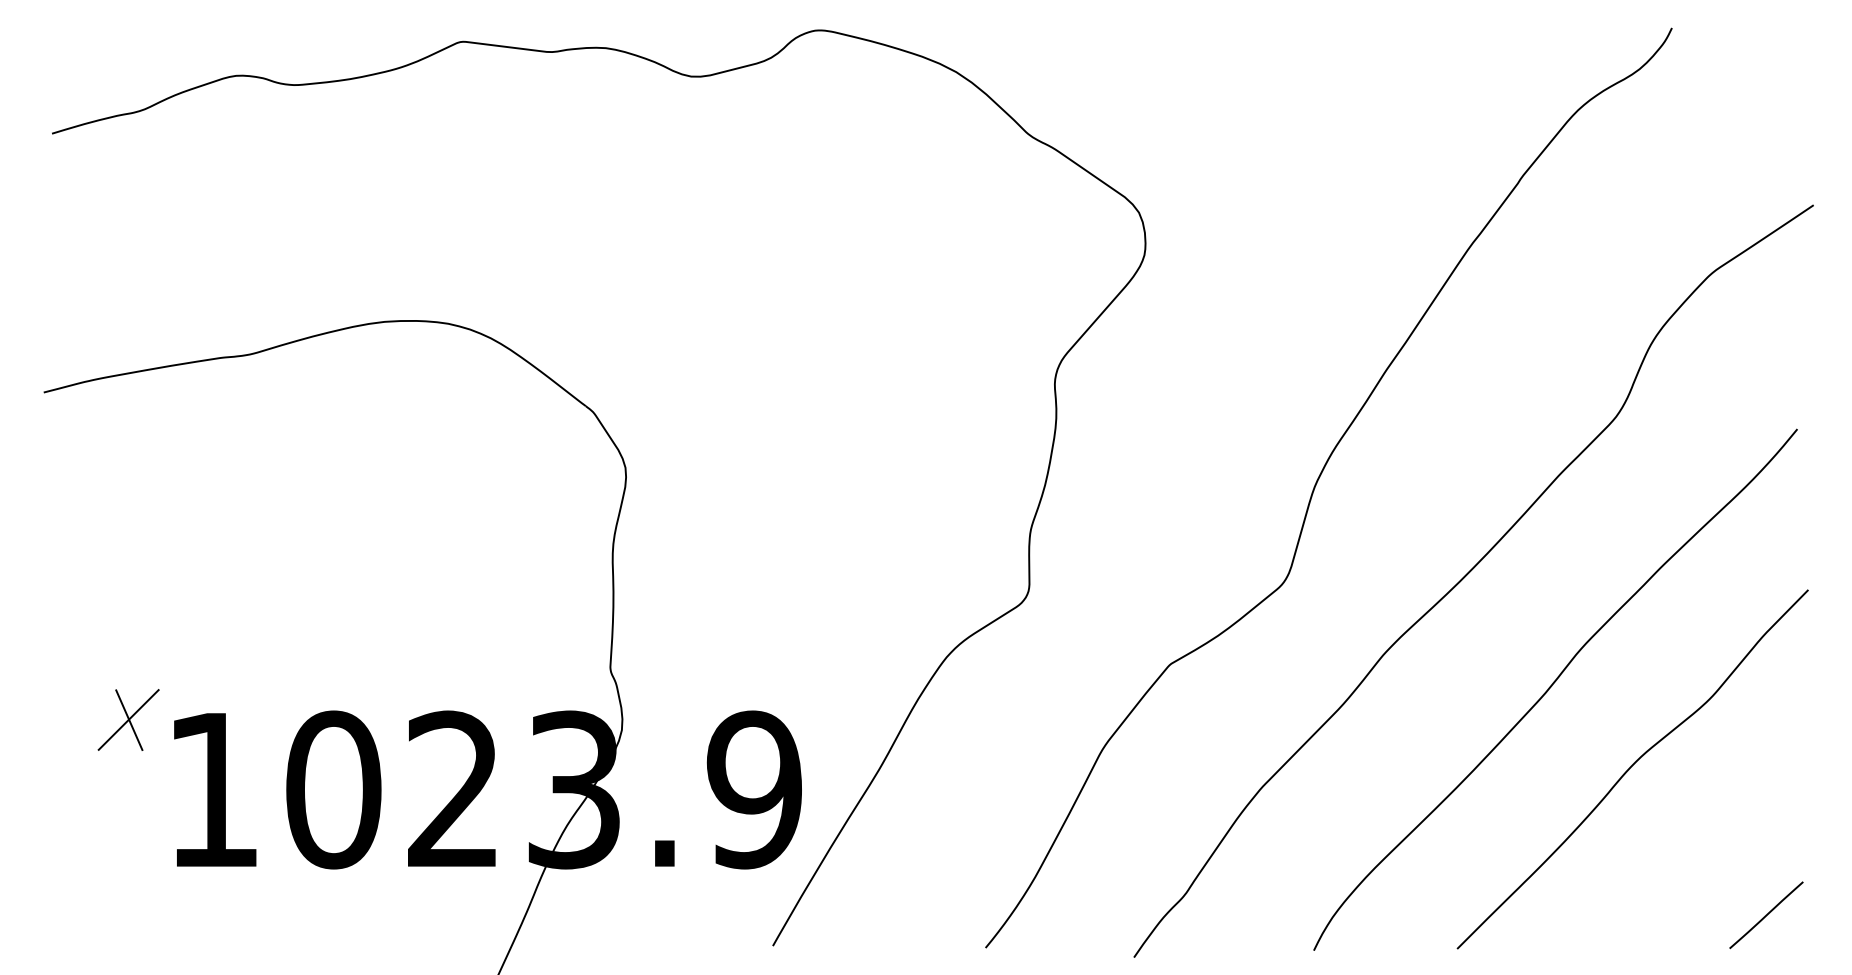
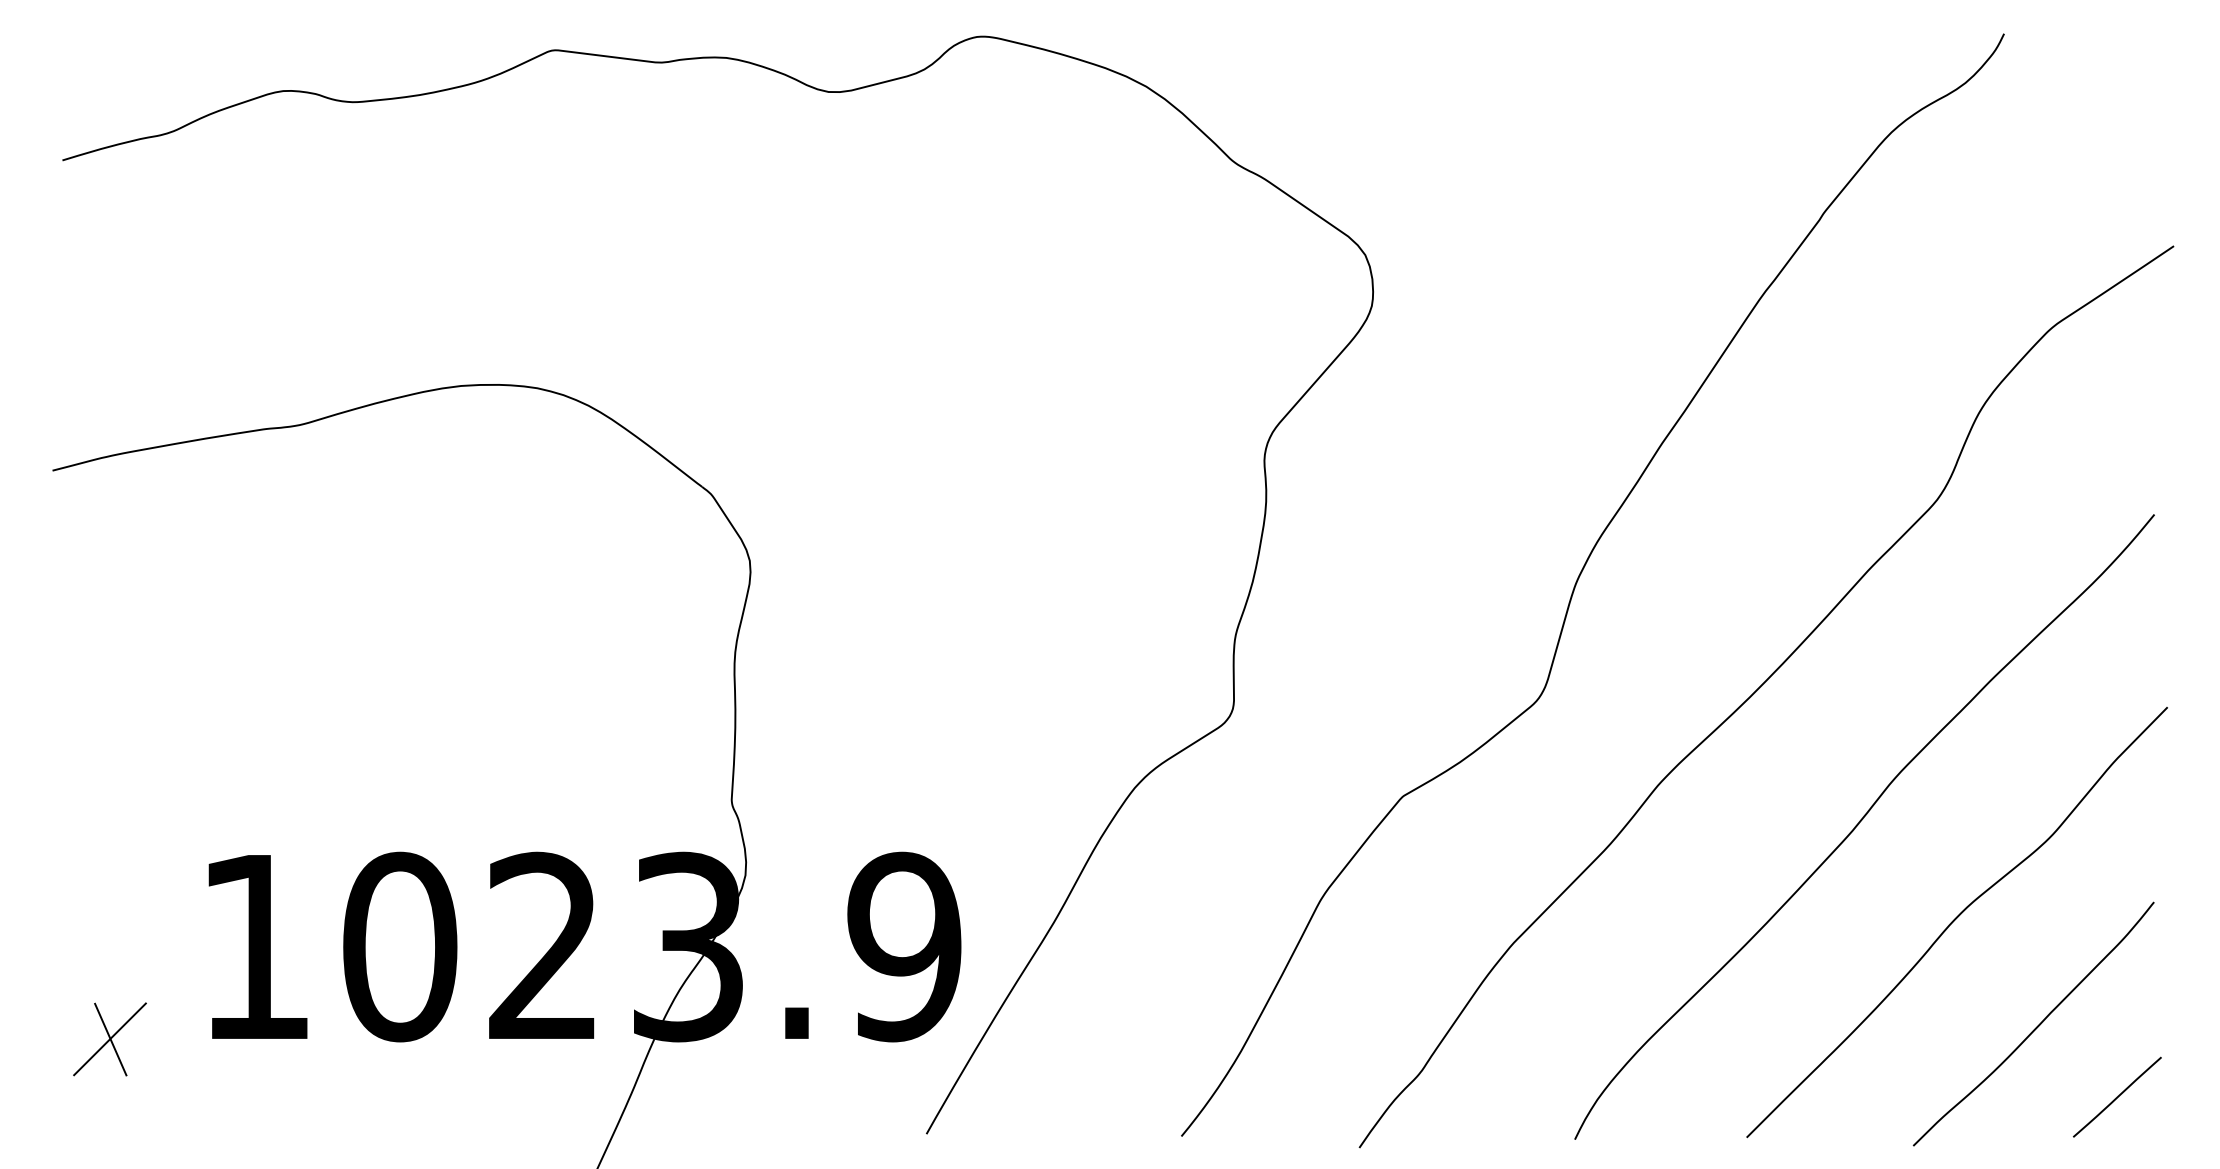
part: (128, 719) -> (109, 1038), moved
curve: (1698, 856) -> (2035, 1026), added

